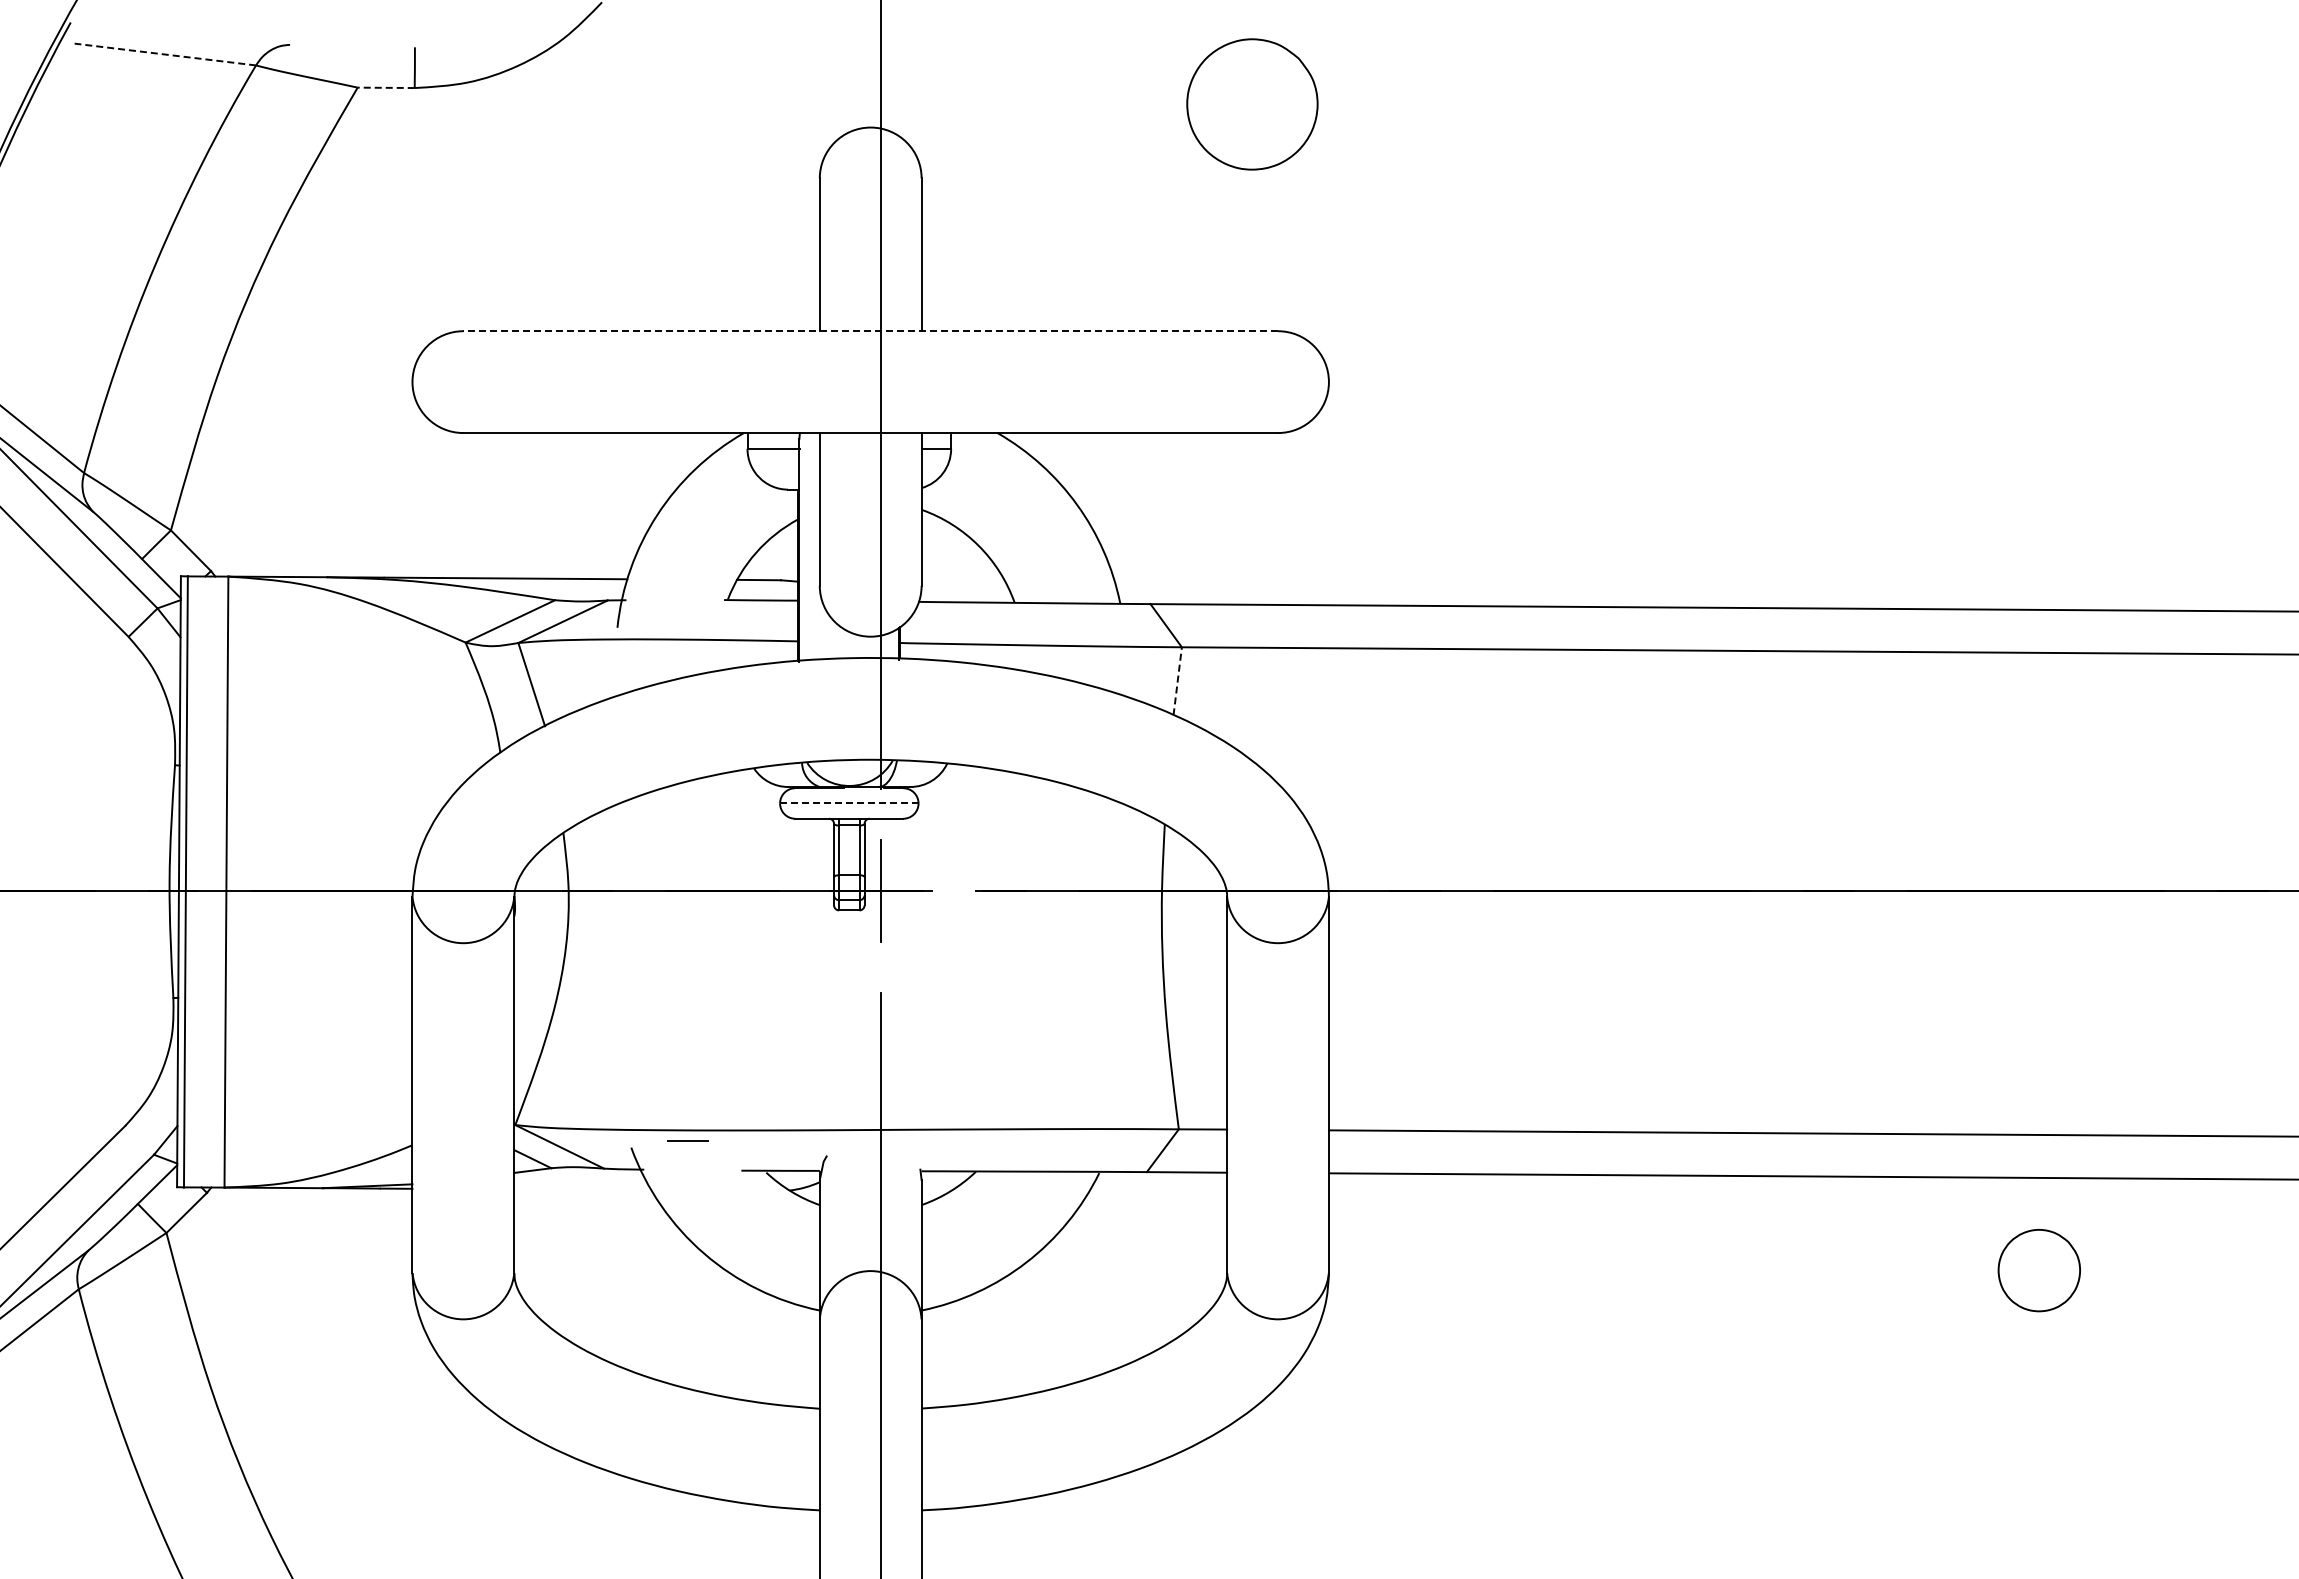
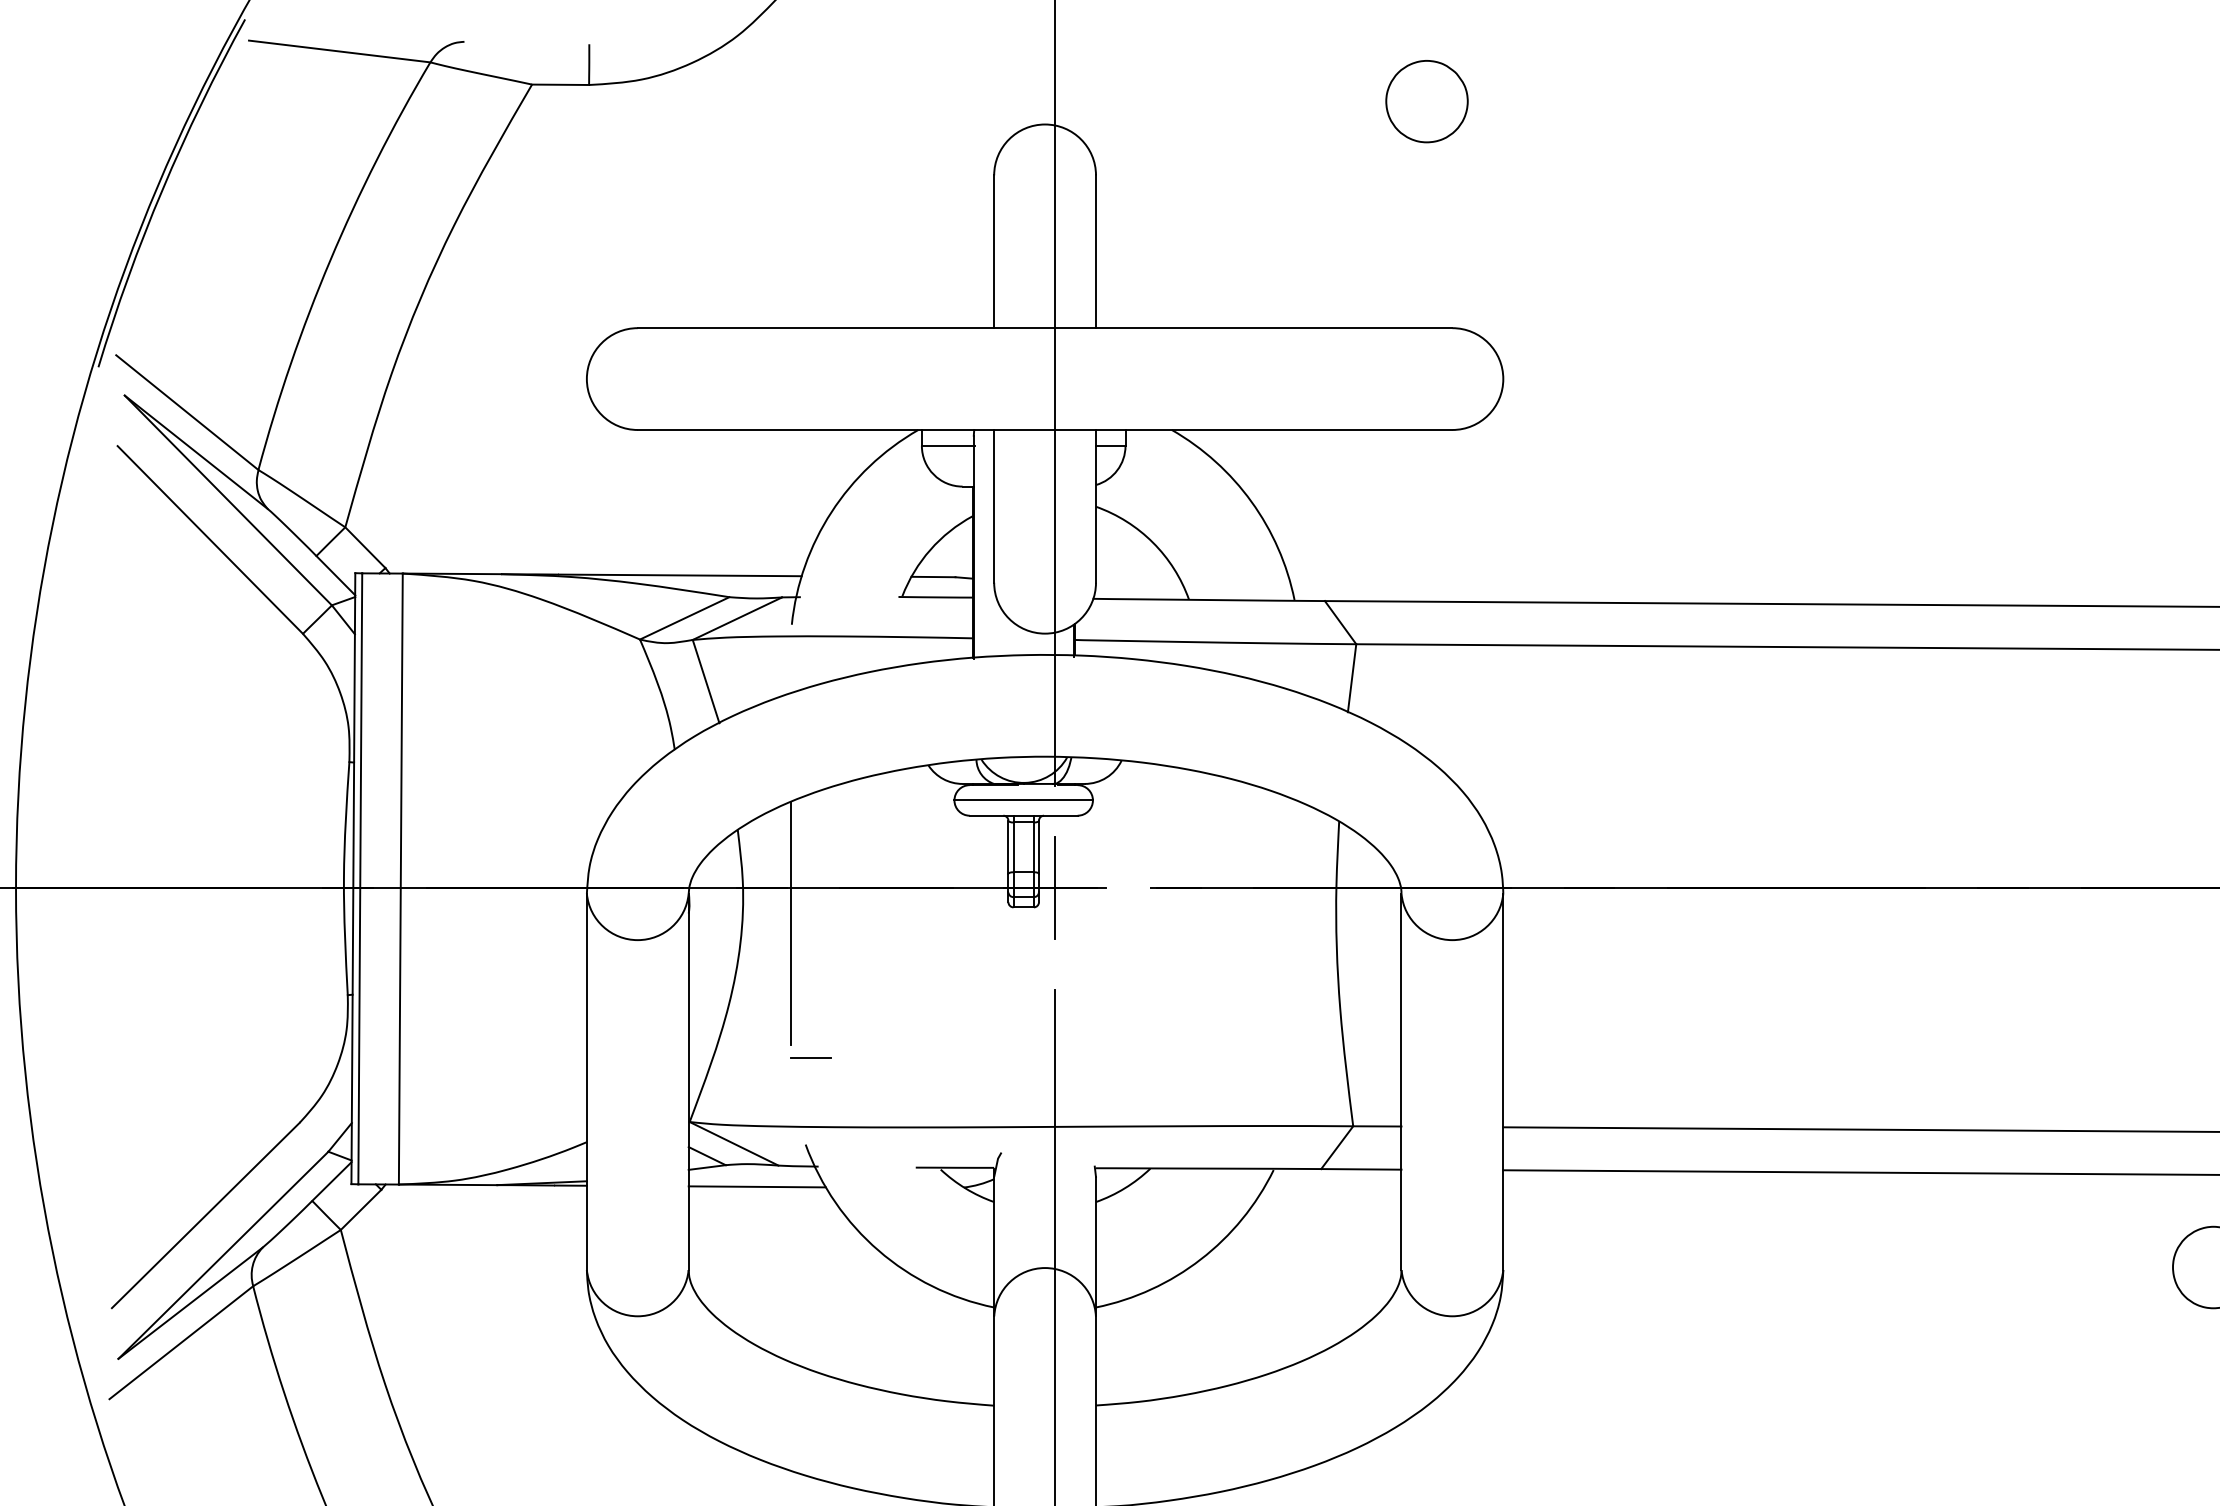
line: (164, 54) -> (338, 51), dashed -> solid
line: (386, 87) -> (560, 84), dashed -> solid
part: (1252, 104) -> (1426, 101), size x0.62
line: (870, 331) -> (1044, 328), dashed -> solid
line: (1177, 680) -> (1351, 677), dashed -> solid
line: (848, 803) -> (1022, 800), dashed -> solid
line: (616, 925) -> (790, 922), added
line: (687, 1140) -> (810, 1057), moved
line: (582, 1189) -> (756, 1186), added

